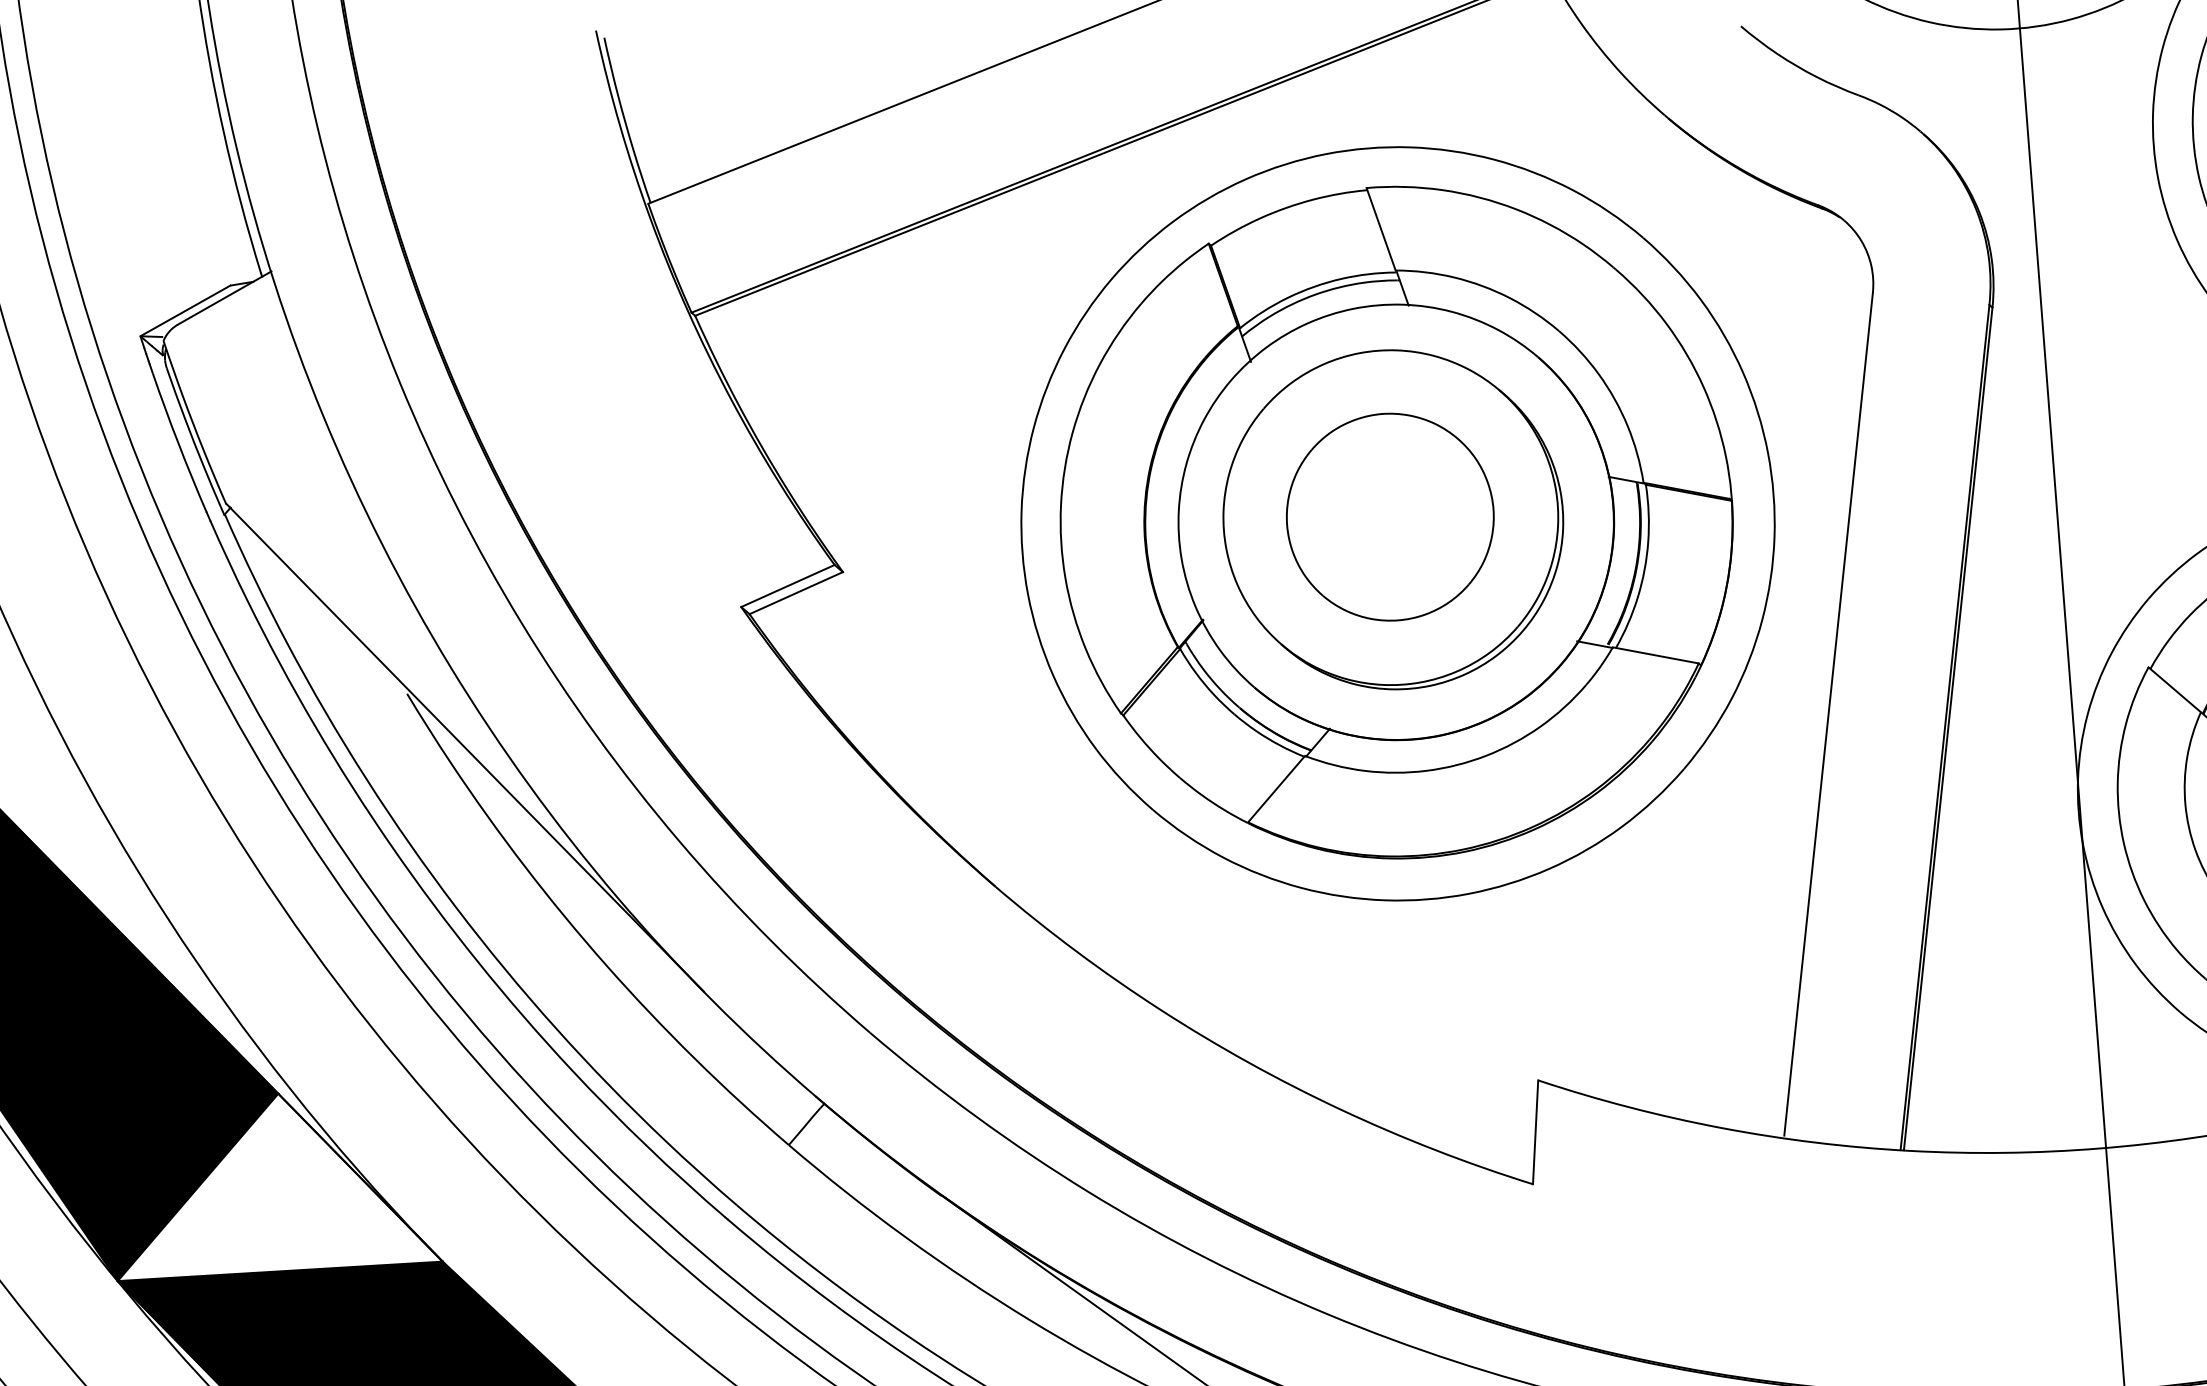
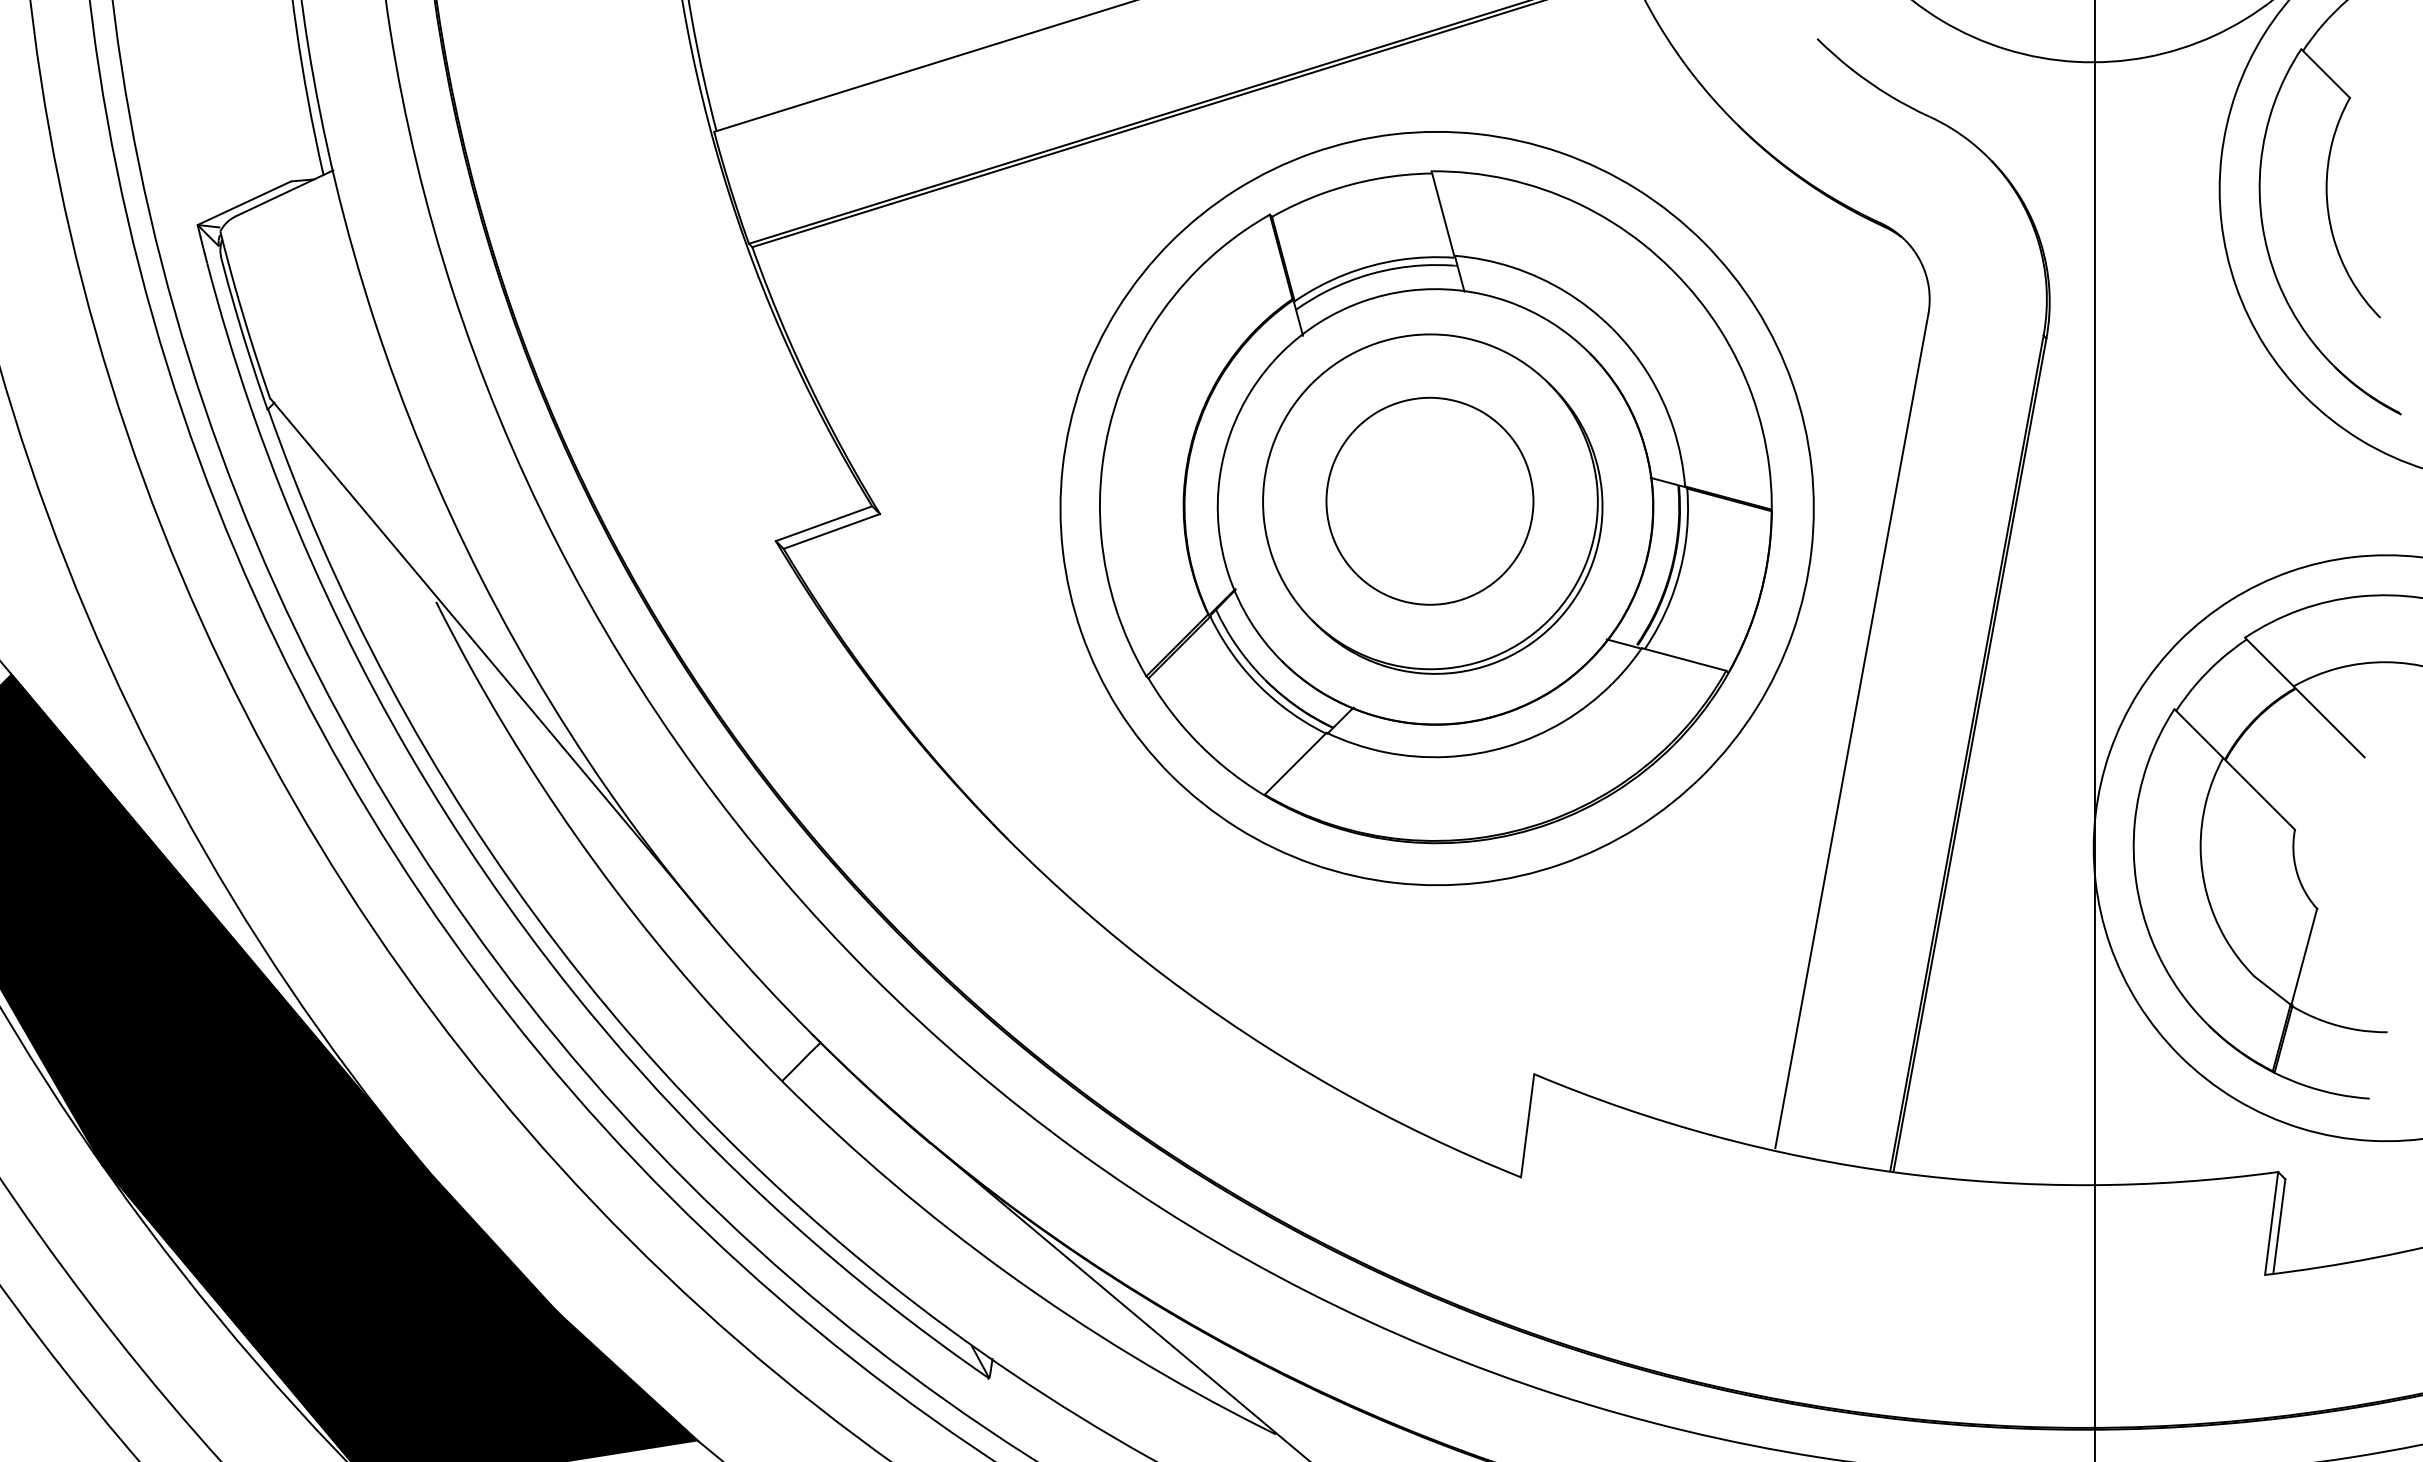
fill: (273, 1184) -> (265, 1080), added

